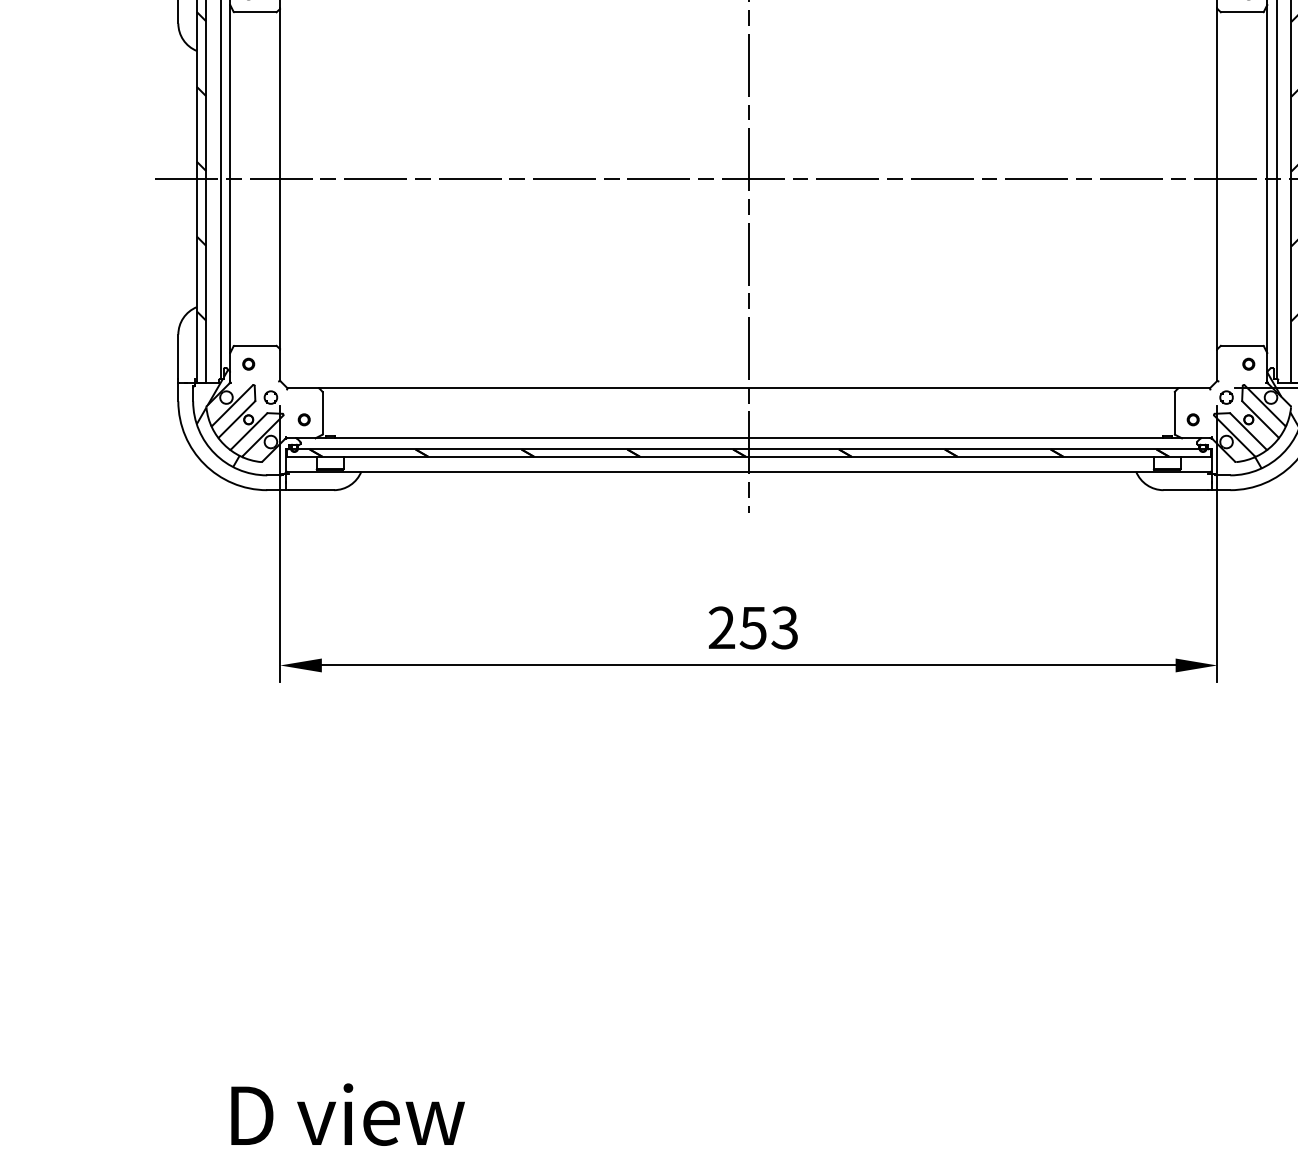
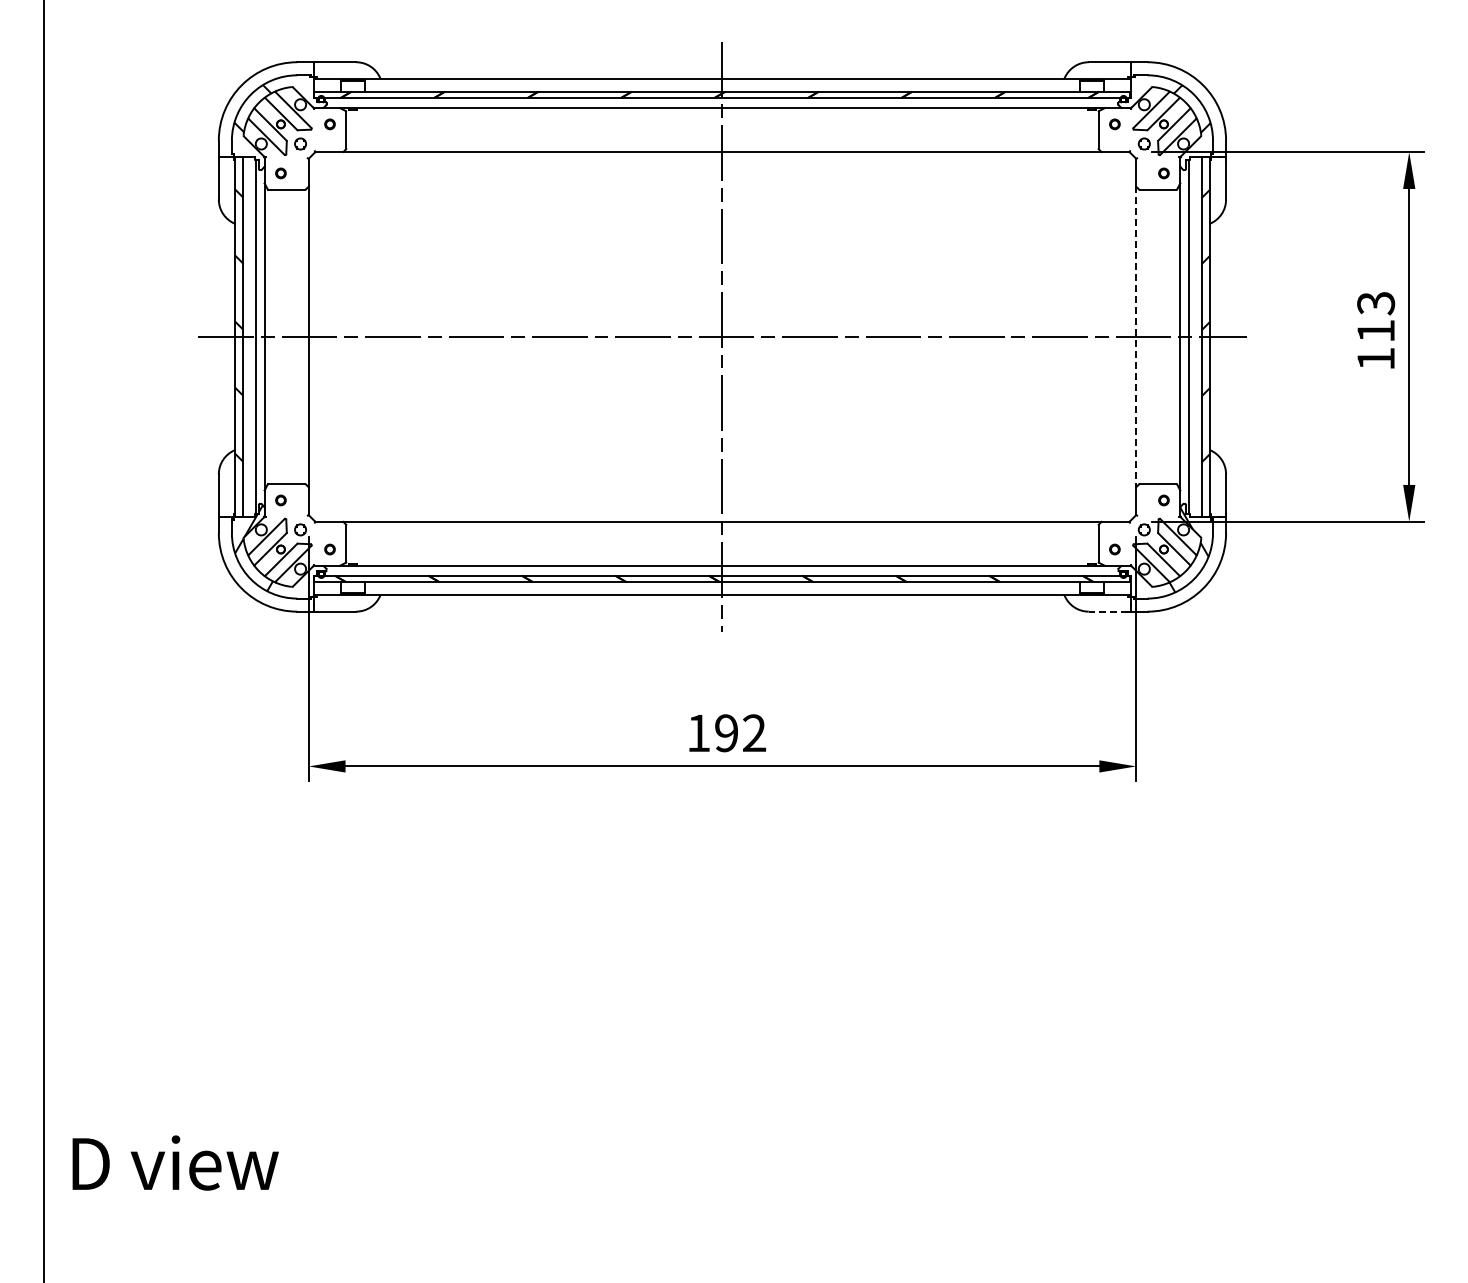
line: (1217, 178) -> (1136, 336), solid -> dashed
line: (1185, 490) -> (1108, 611), solid -> dashed
text: (753, 628) -> (726, 733), 253 -> 192
text: (347, 1114) -> (175, 1162), moved

